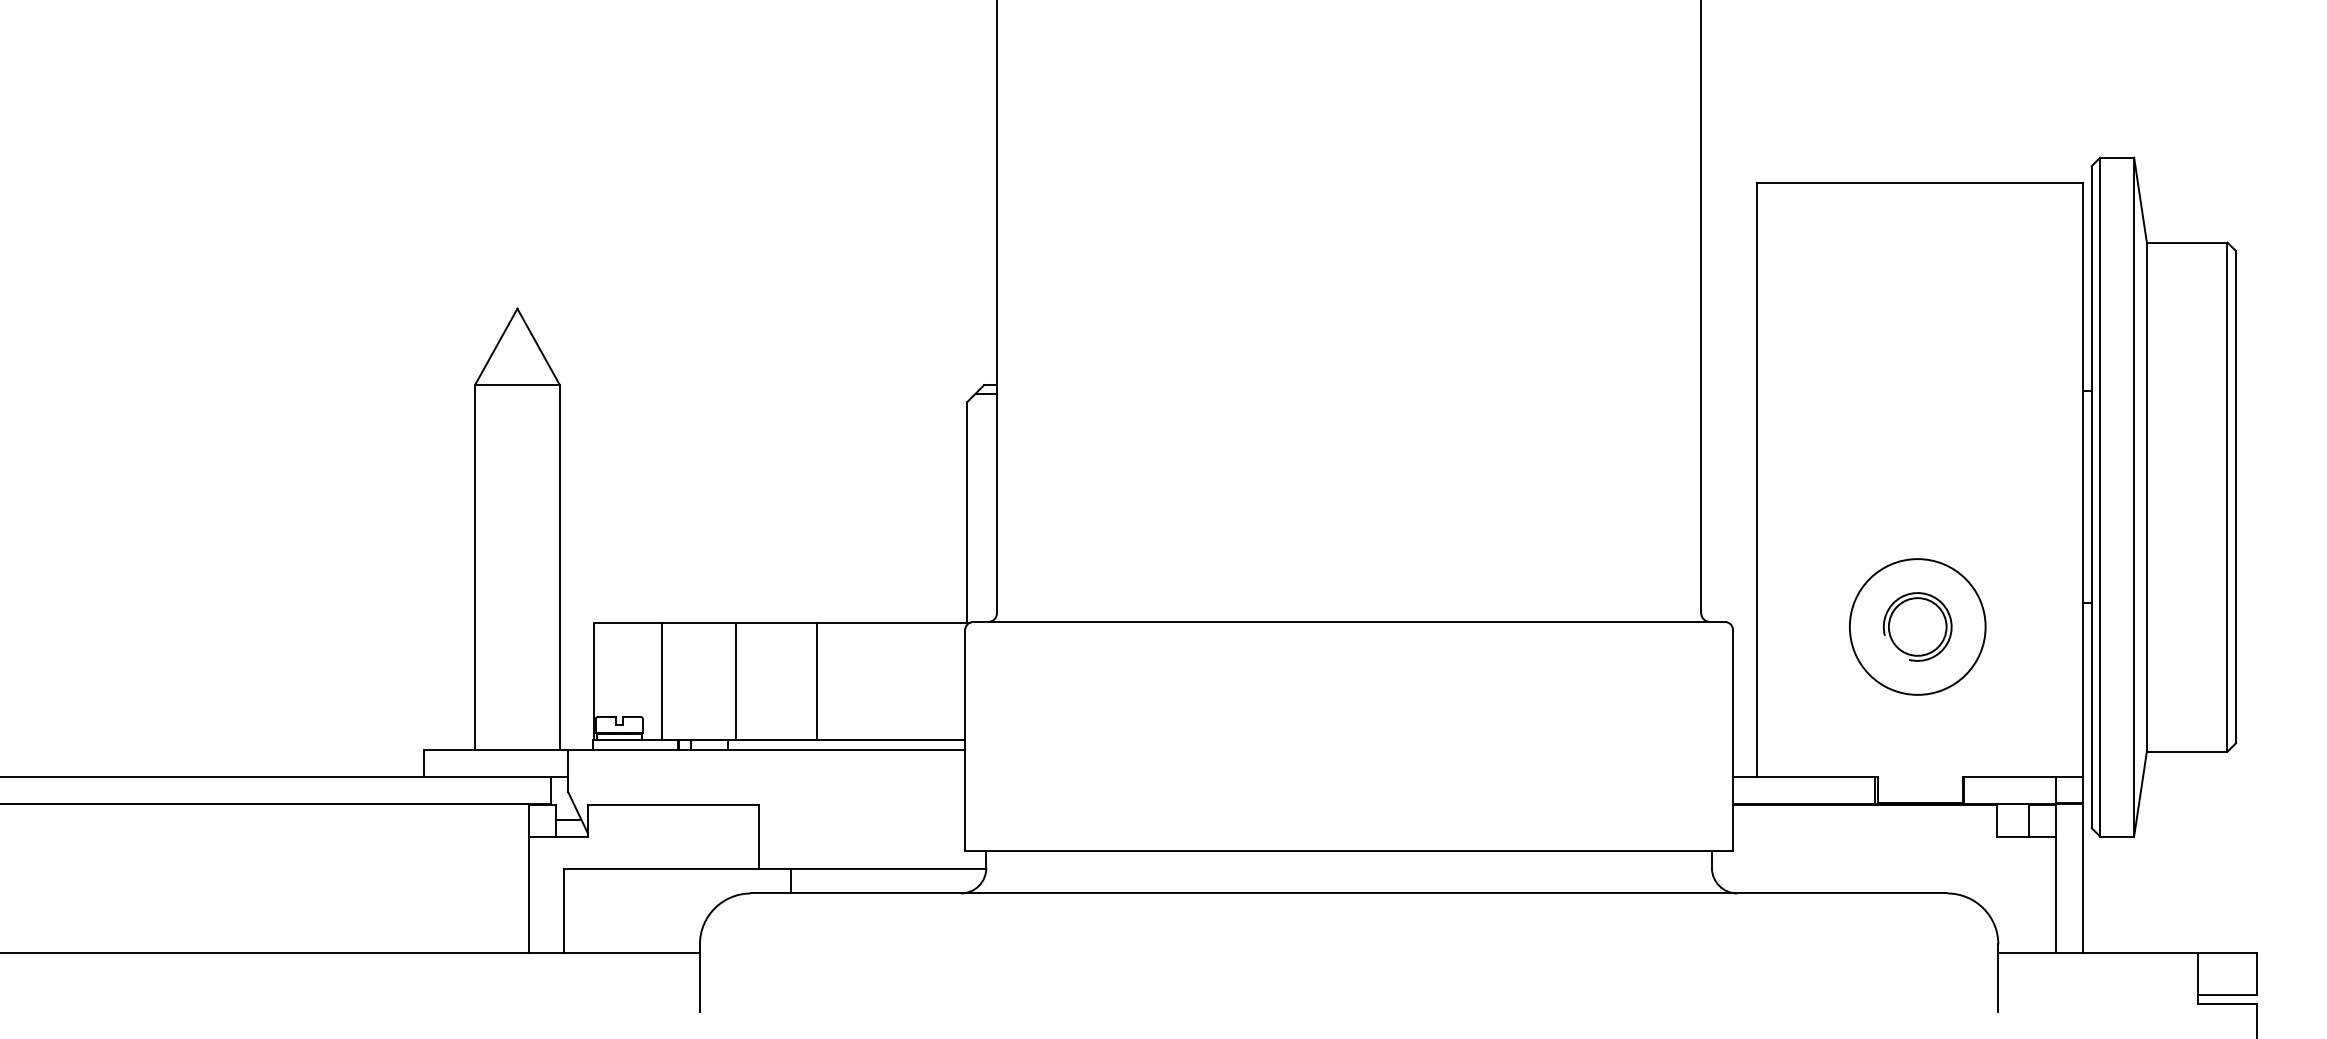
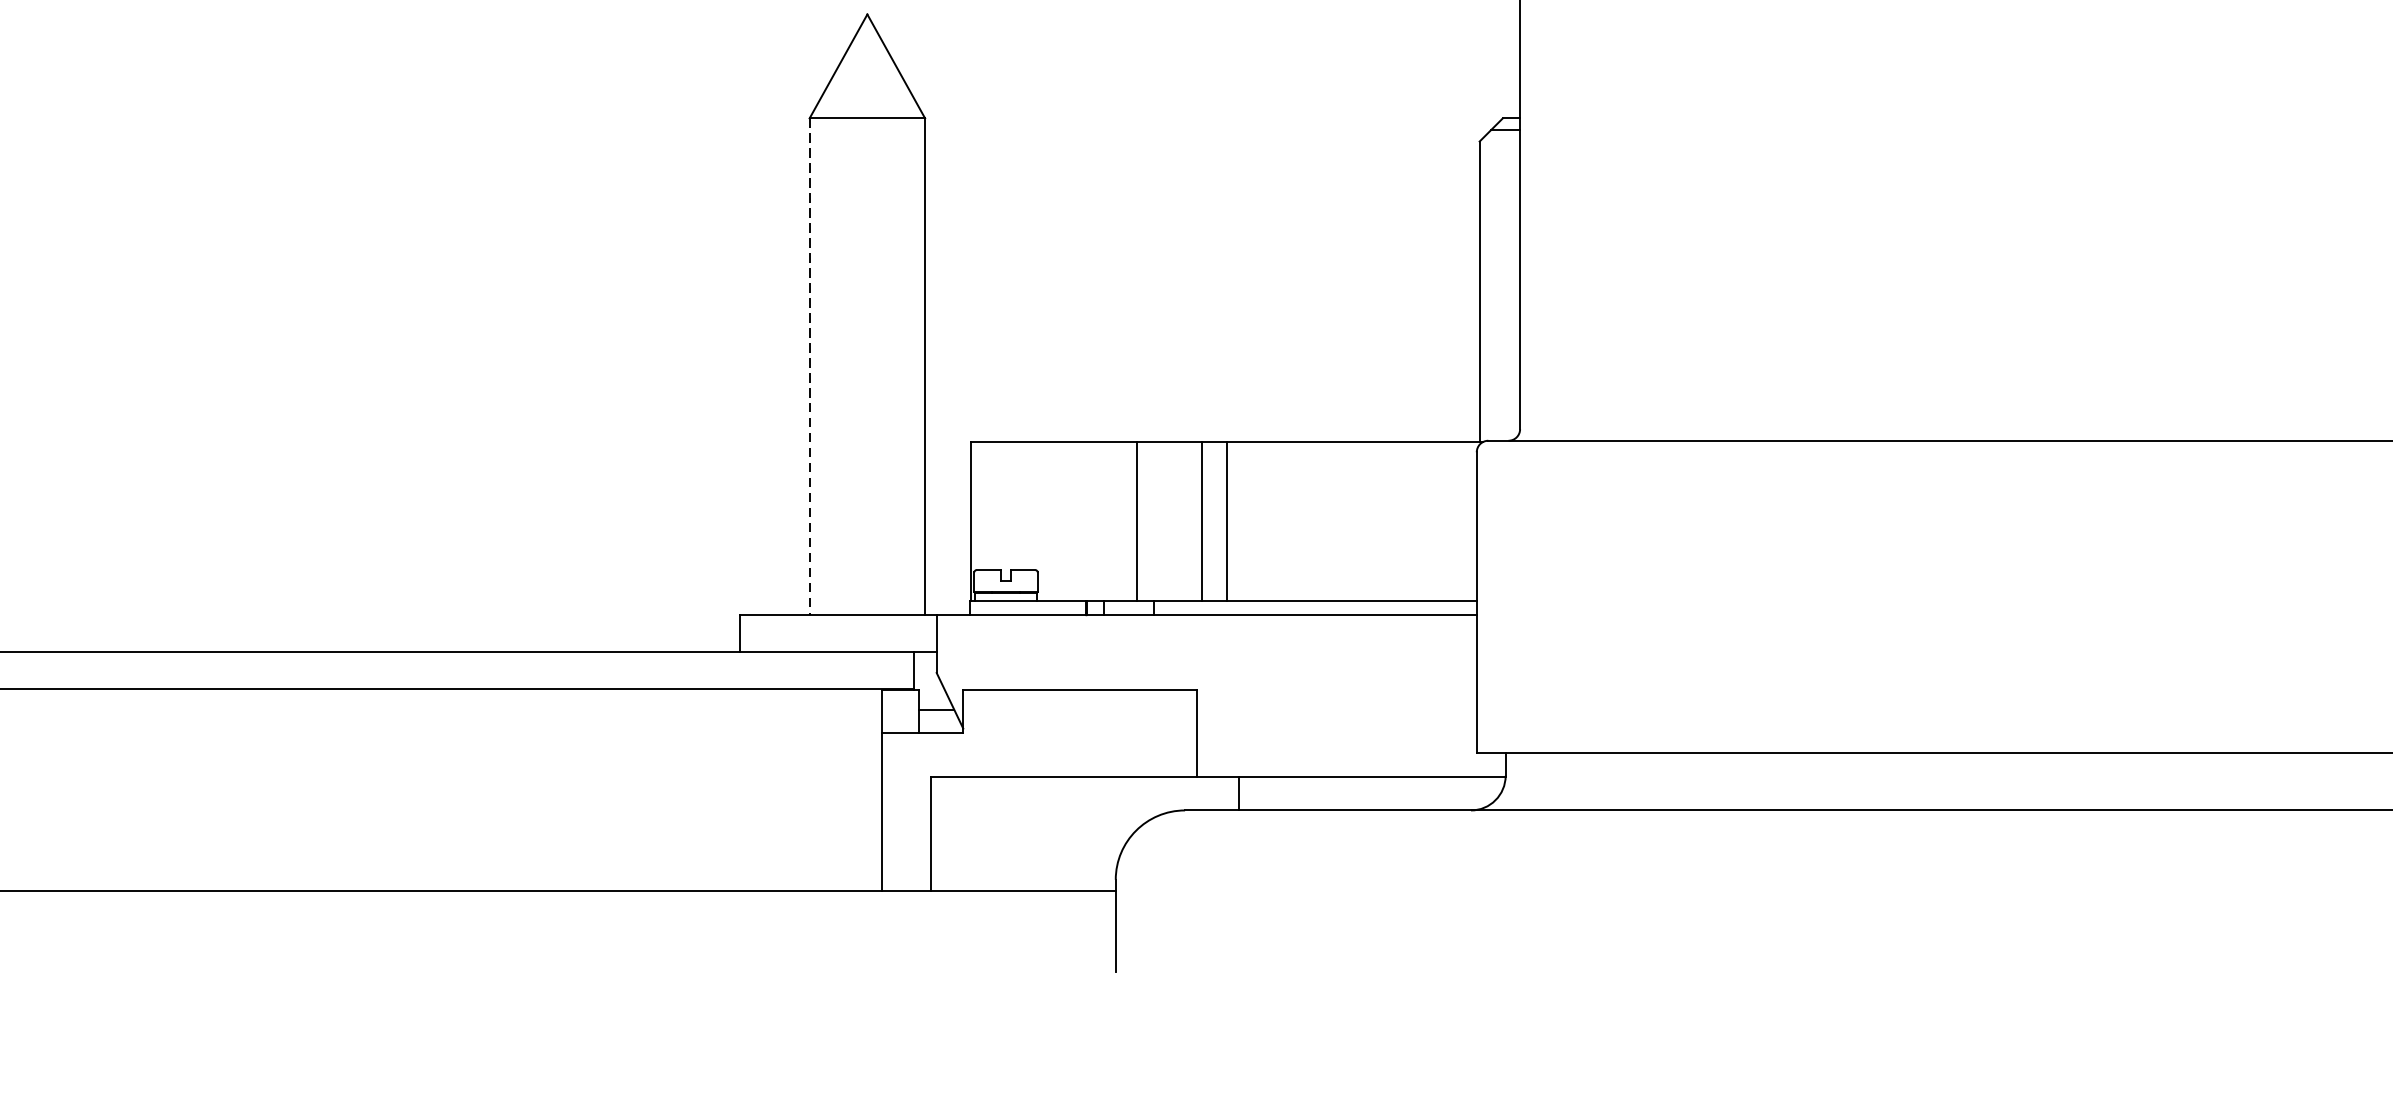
line: (475, 568) -> (810, 368), solid -> dashed
line: (661, 680) -> (1136, 520), moved
line: (735, 680) -> (1226, 520), moved
line: (816, 680) -> (1202, 520), moved

